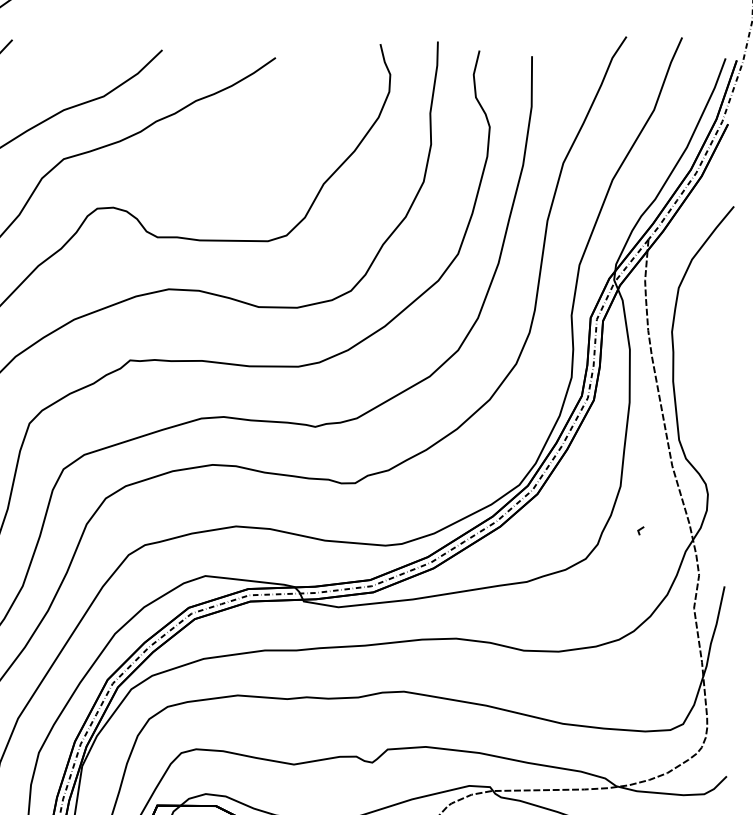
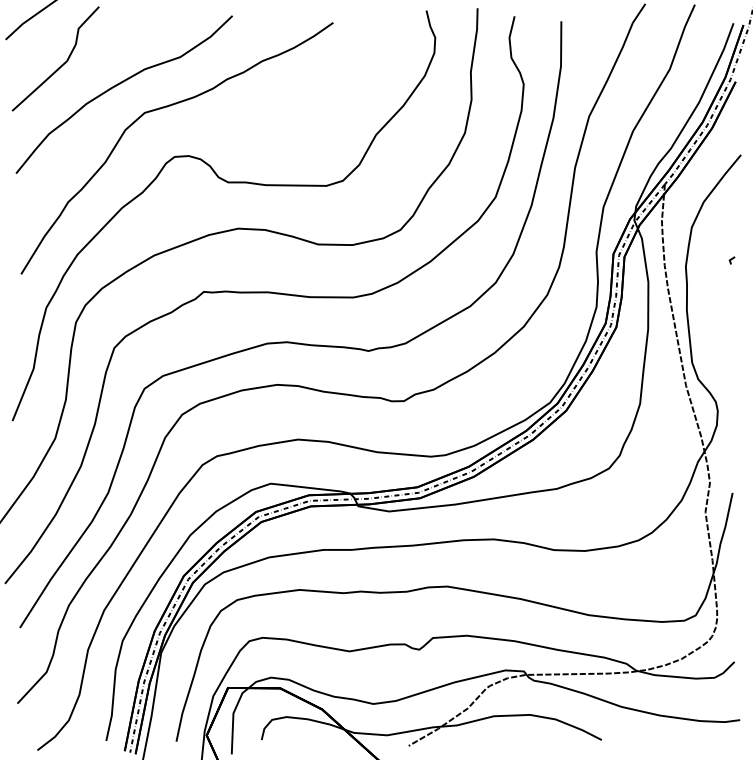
line: (640, 530) -> (731, 260), moved

